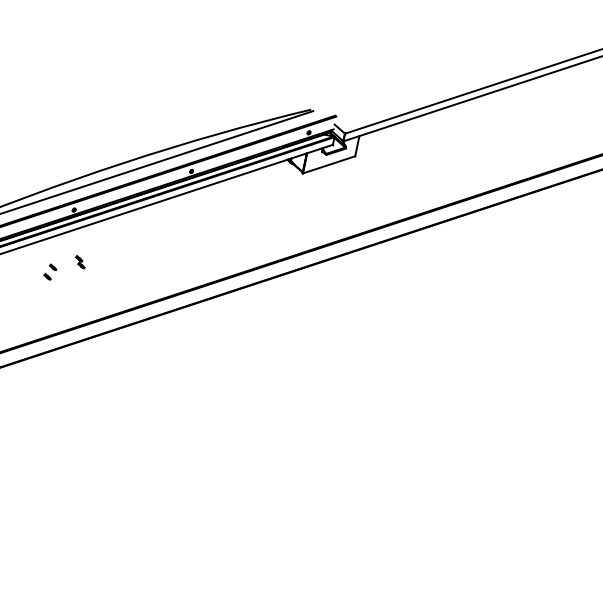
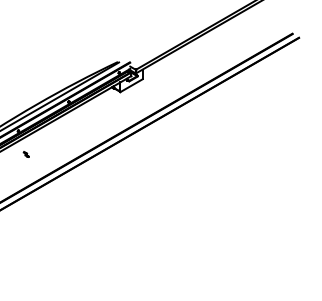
part: (50, 271) -> (13, 161), removed

